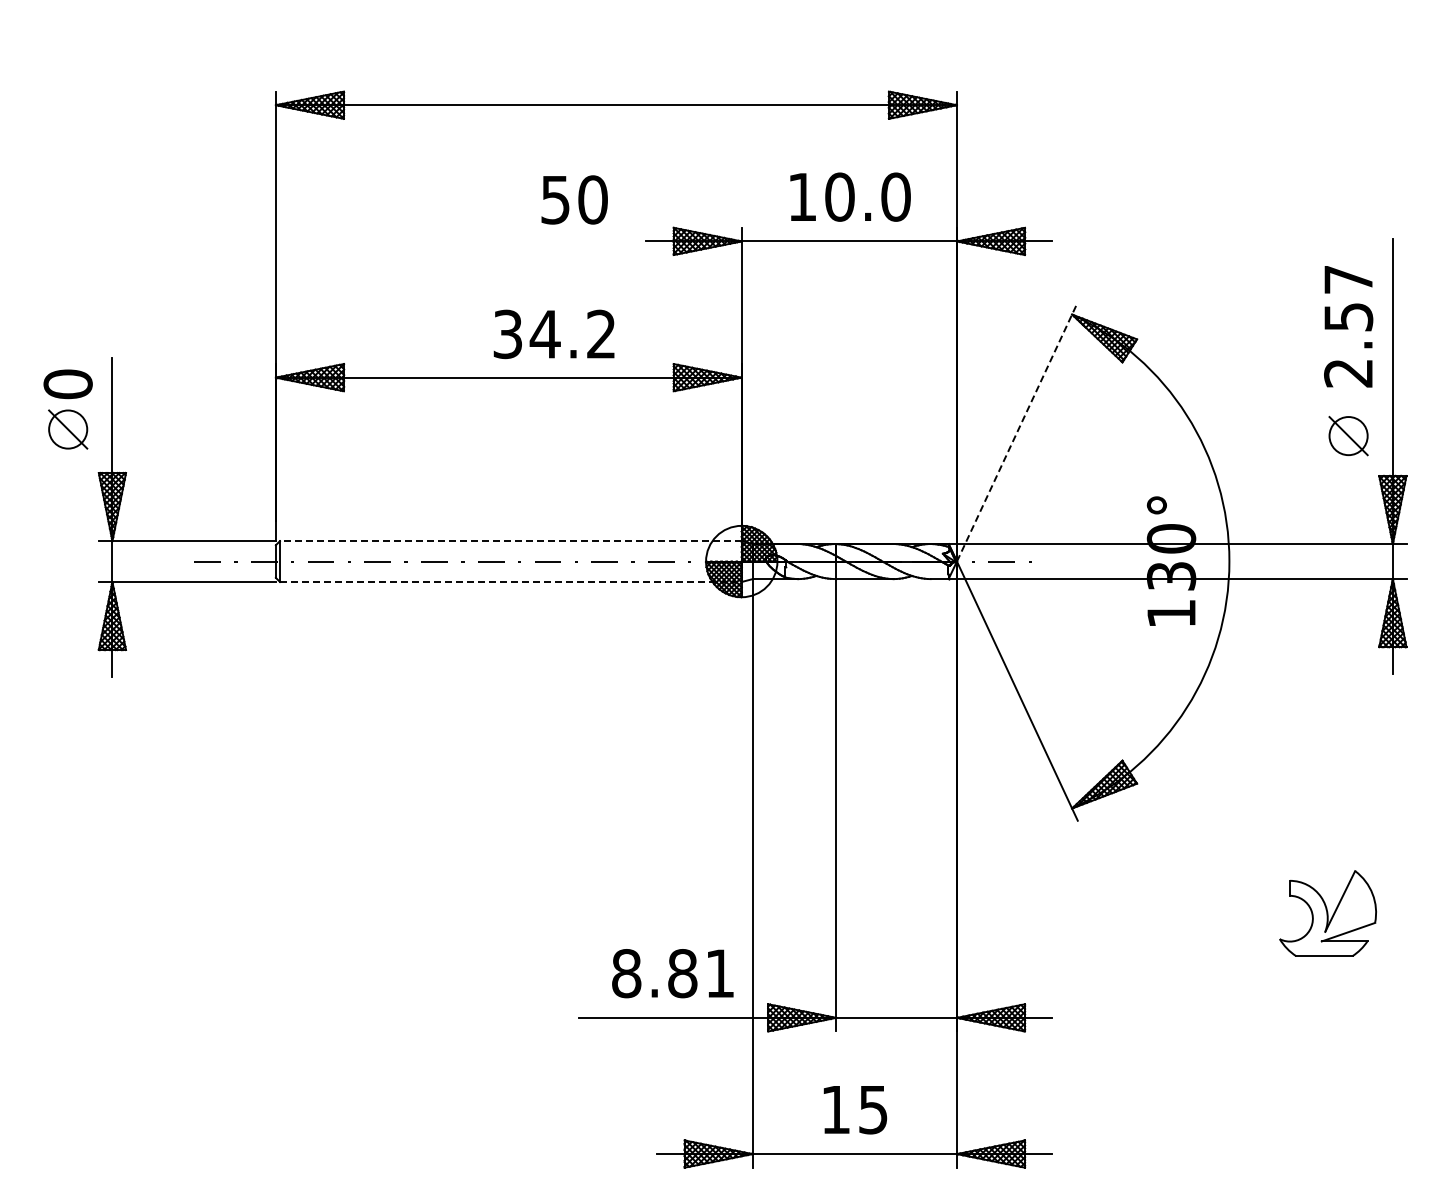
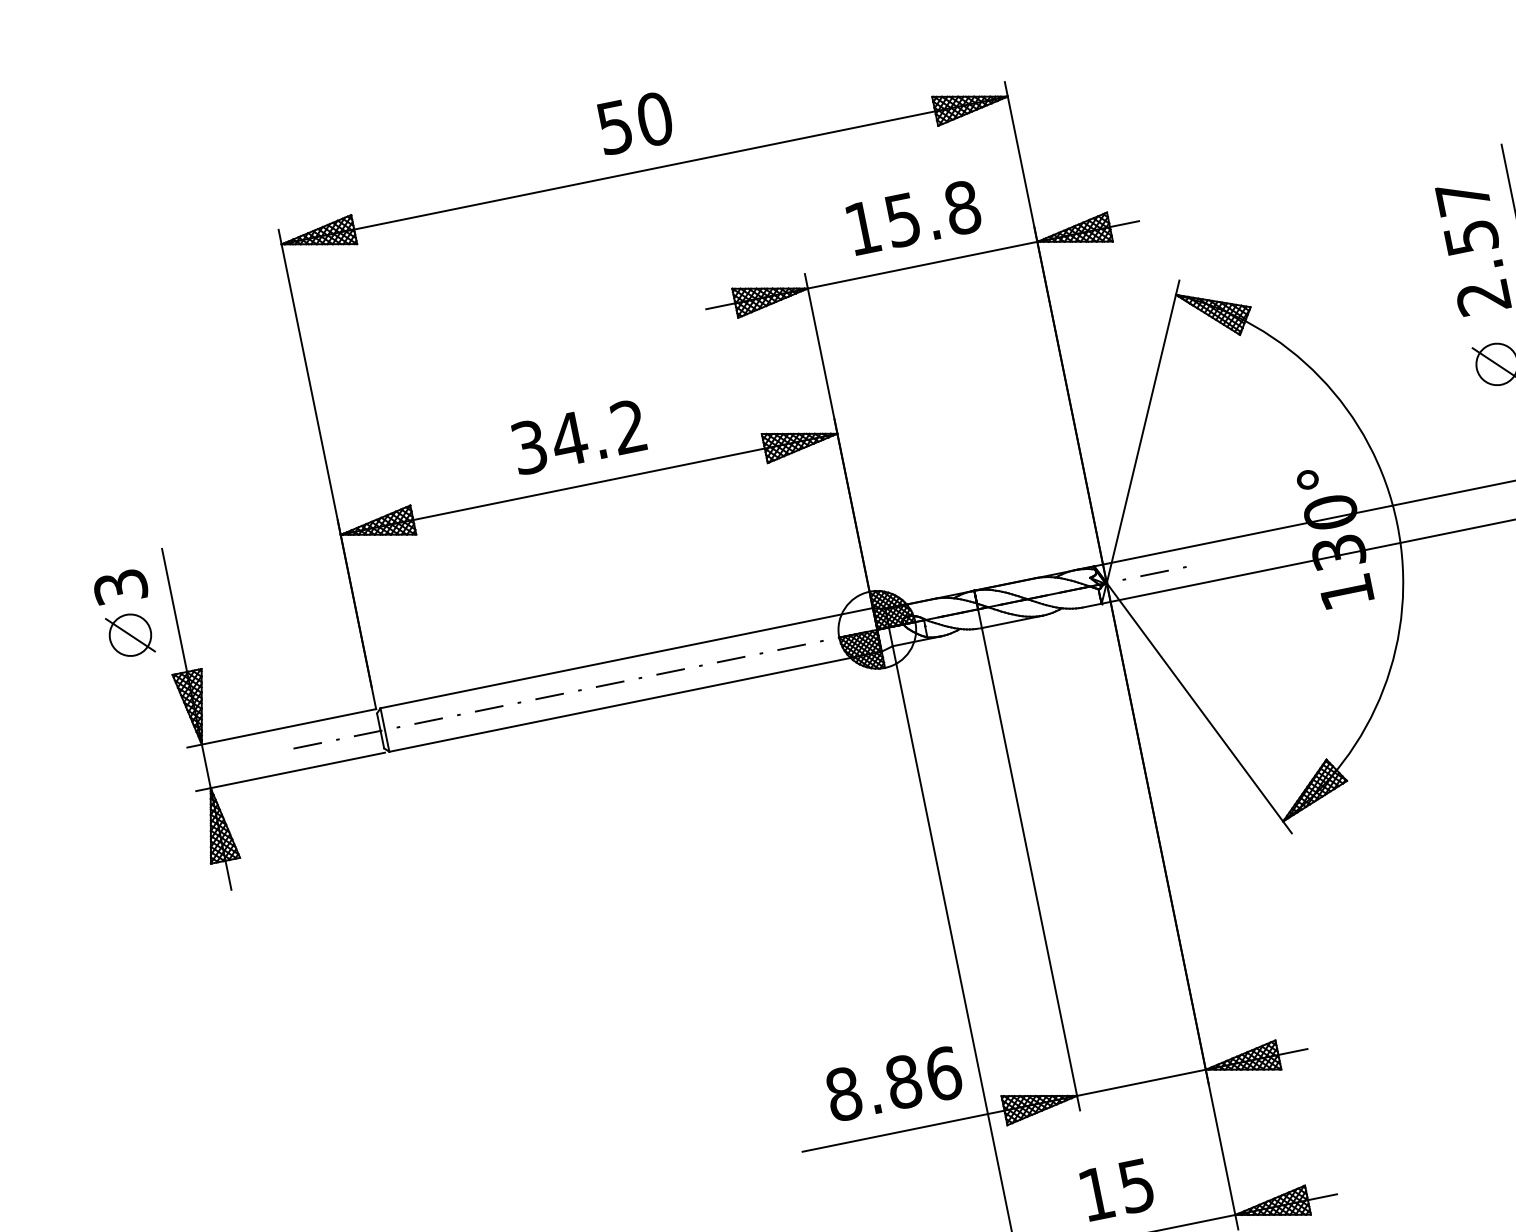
text: (867, 196) -> (932, 213), 10.0 -> 15.8
text: (574, 199) -> (635, 122), moved
text: (553, 334) -> (578, 437), moved
text: (67, 384) -> (119, 587), 0 -> 3
line: (1017, 431) -> (1143, 431), dashed -> solid
line: (510, 541) -> (626, 658), dashed -> solid
line: (510, 581) -> (635, 701), dashed -> solid
text: (720, 973) -> (944, 1073), 8.81 -> 8.86

